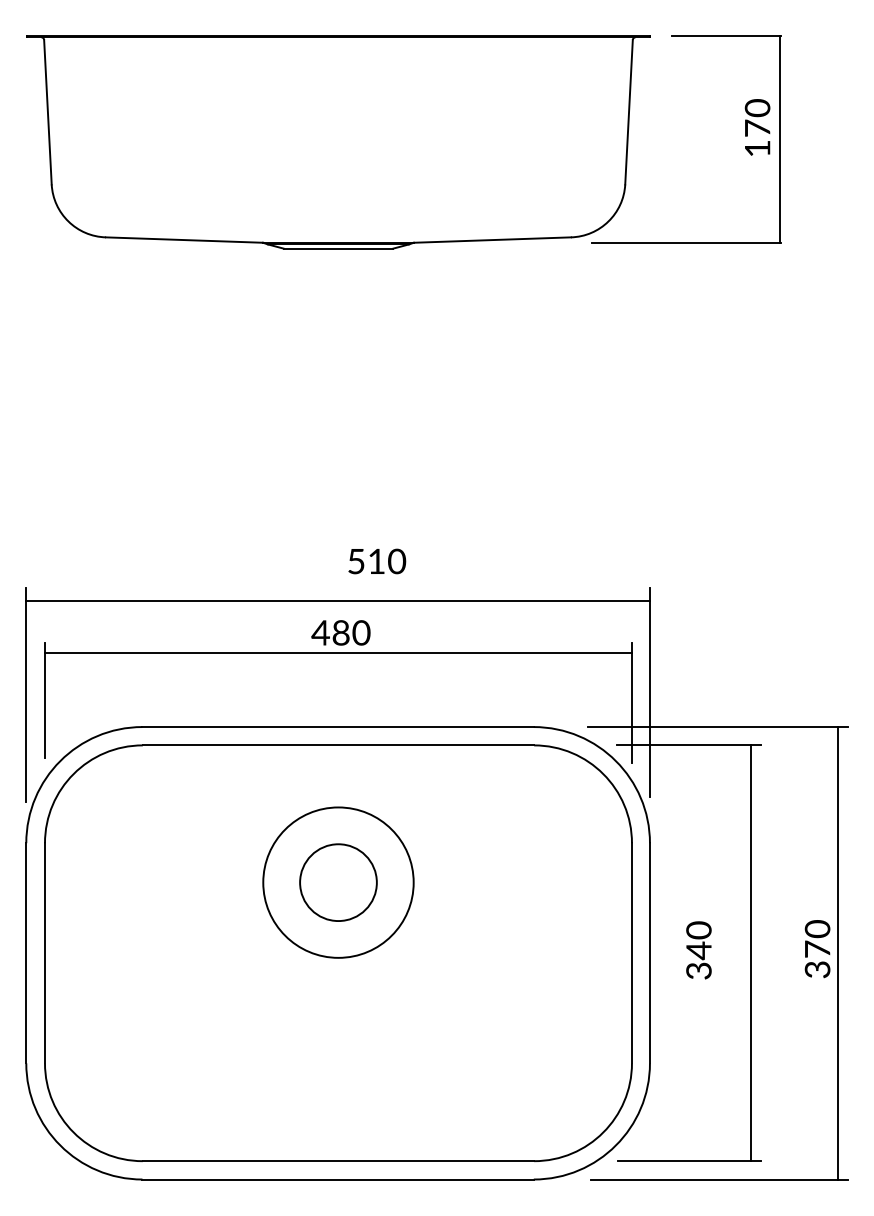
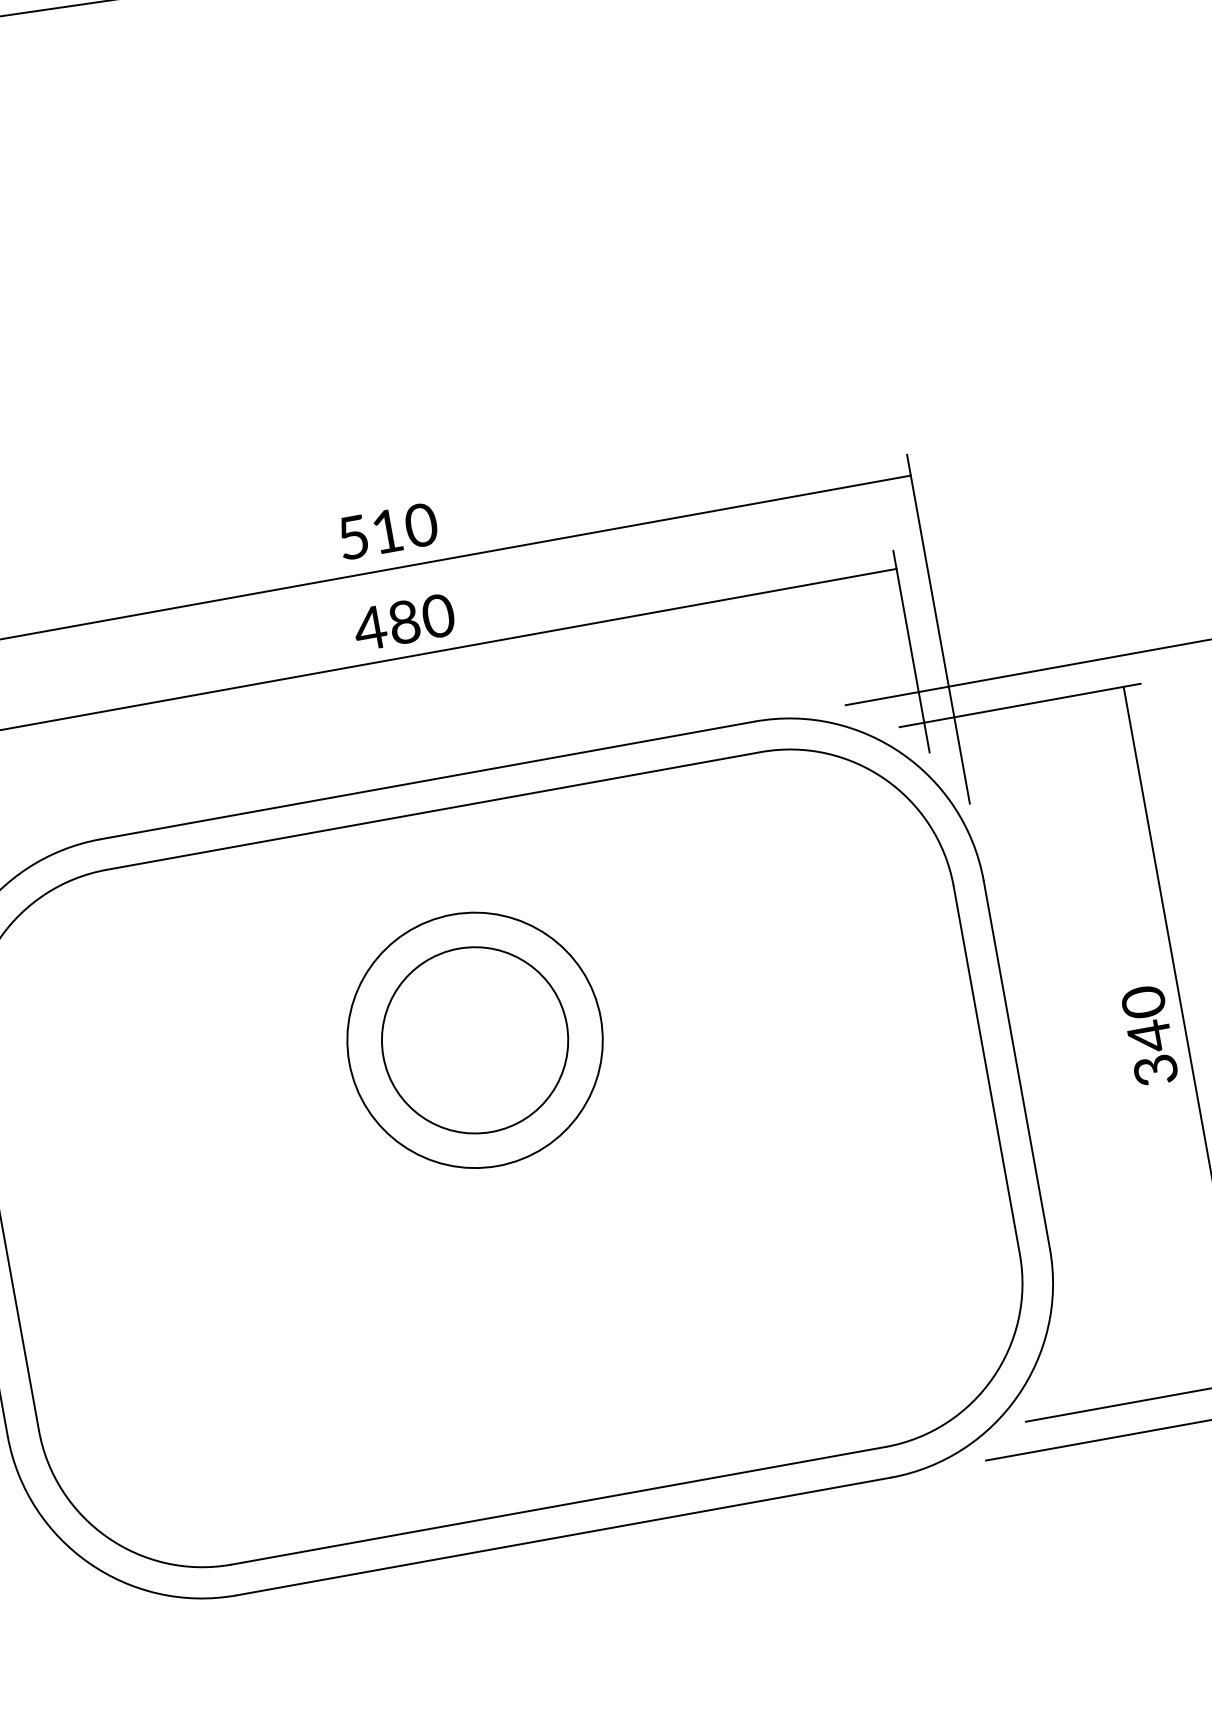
text: (377, 561) -> (388, 531), moved
circle: (338, 882) -> (475, 1040), size x1.43
text: (698, 950) -> (1148, 1036), moved

